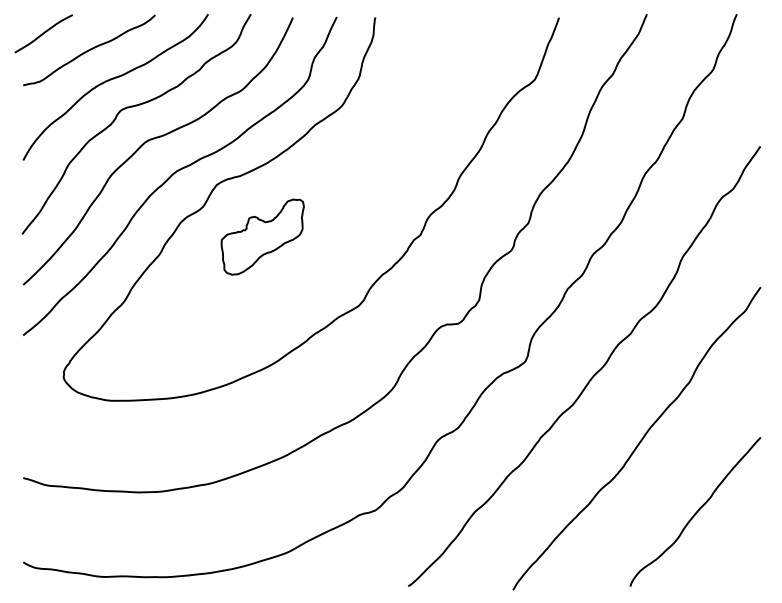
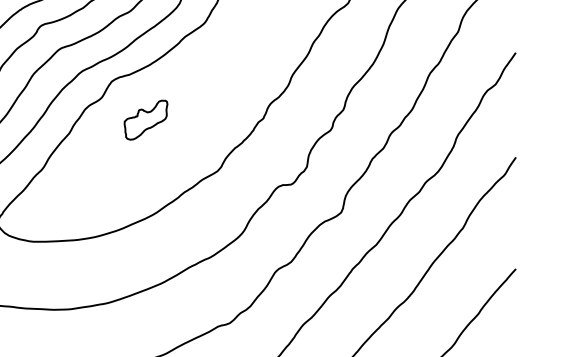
part: (262, 236) -> (145, 119), size x0.7

